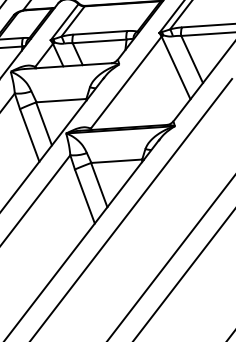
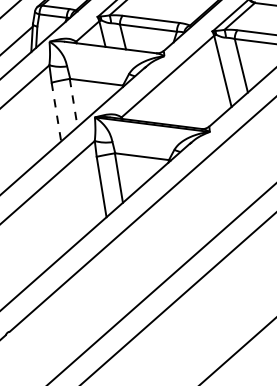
line: (43, 124) -> (73, 103), solid -> dashed
line: (29, 135) -> (56, 112), solid -> dashed

